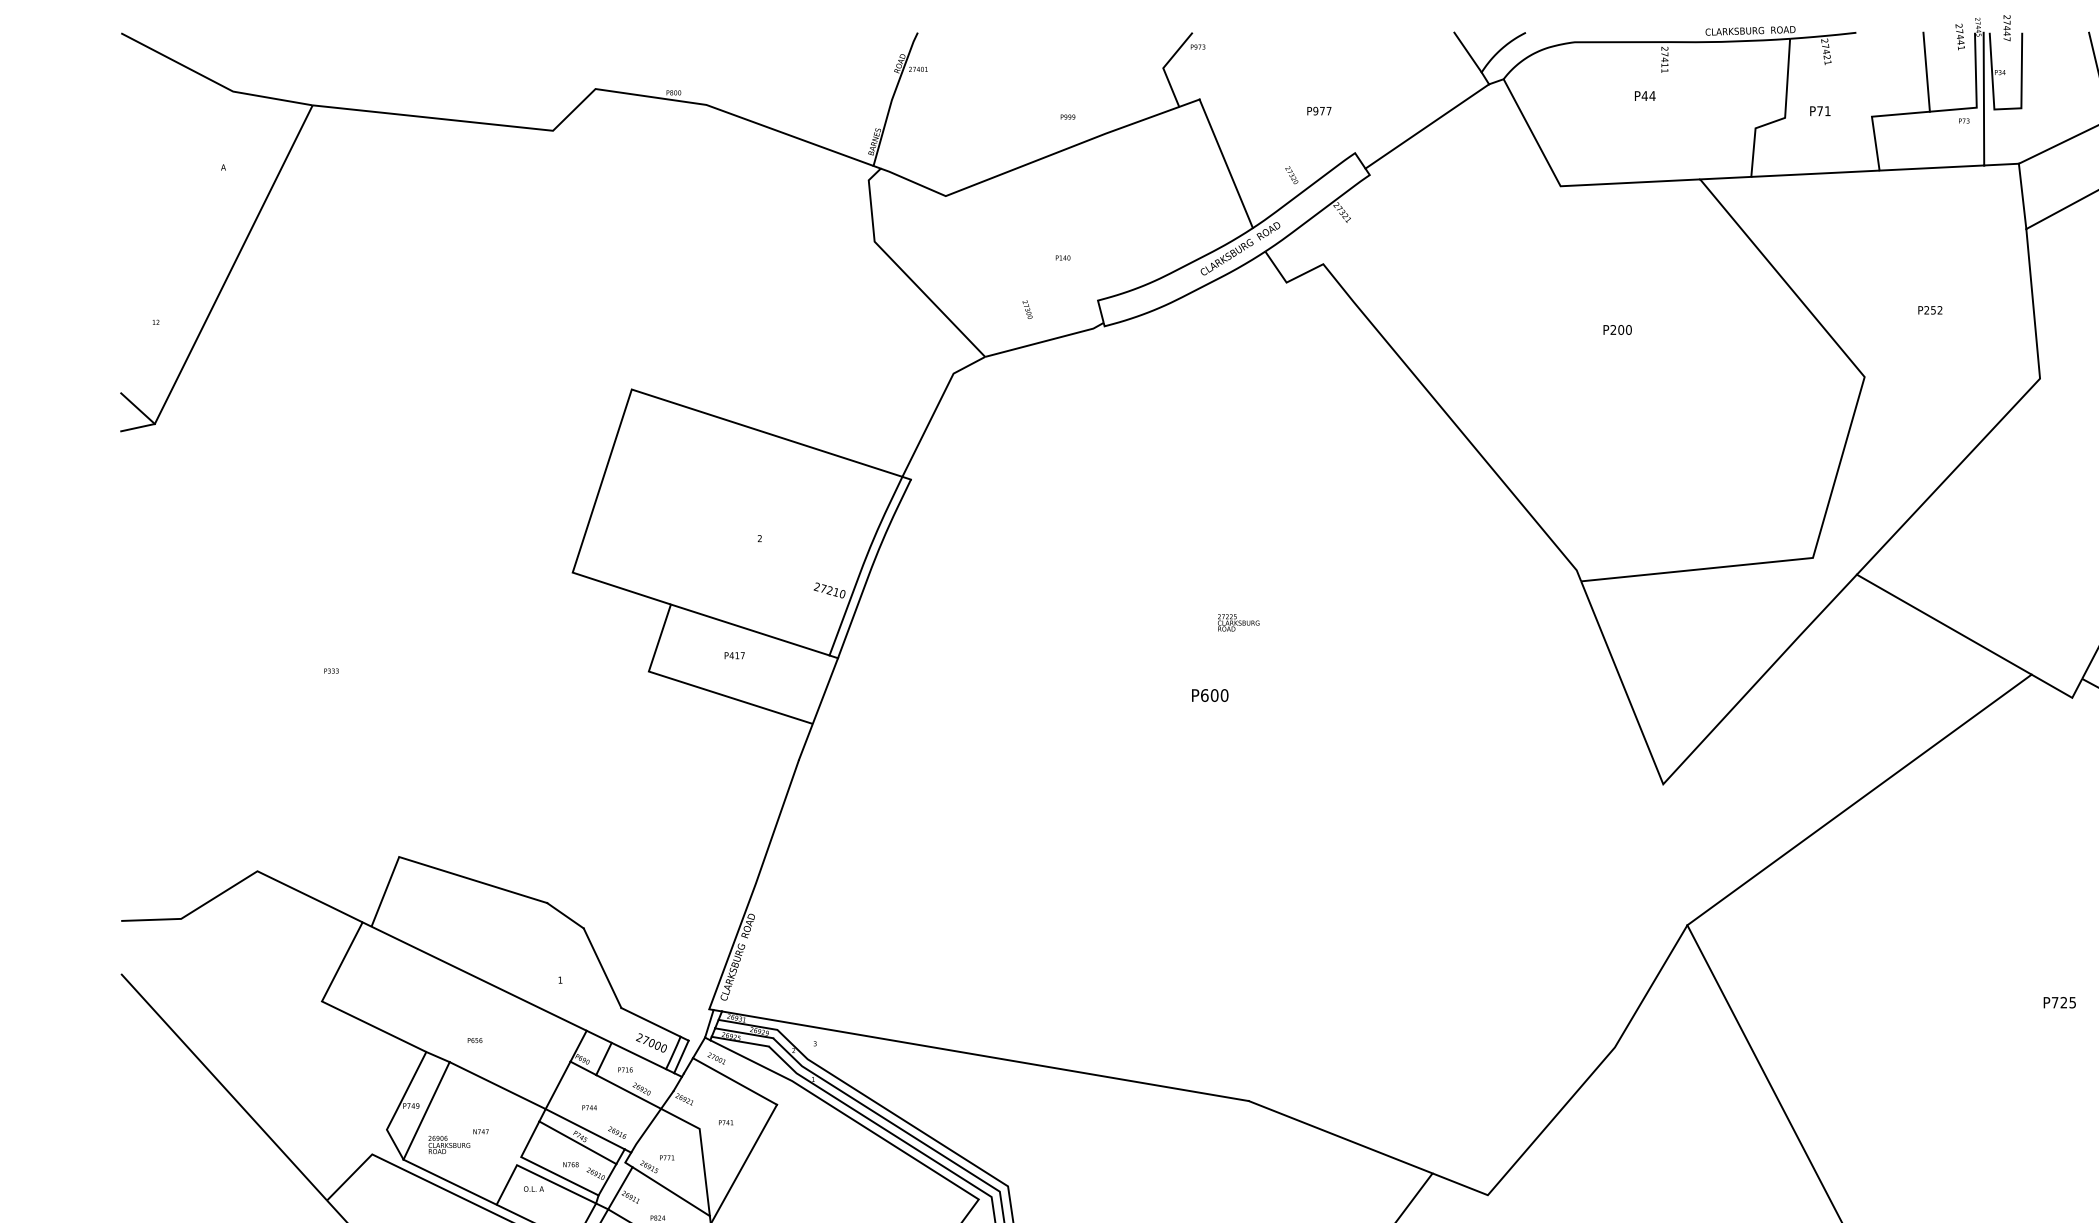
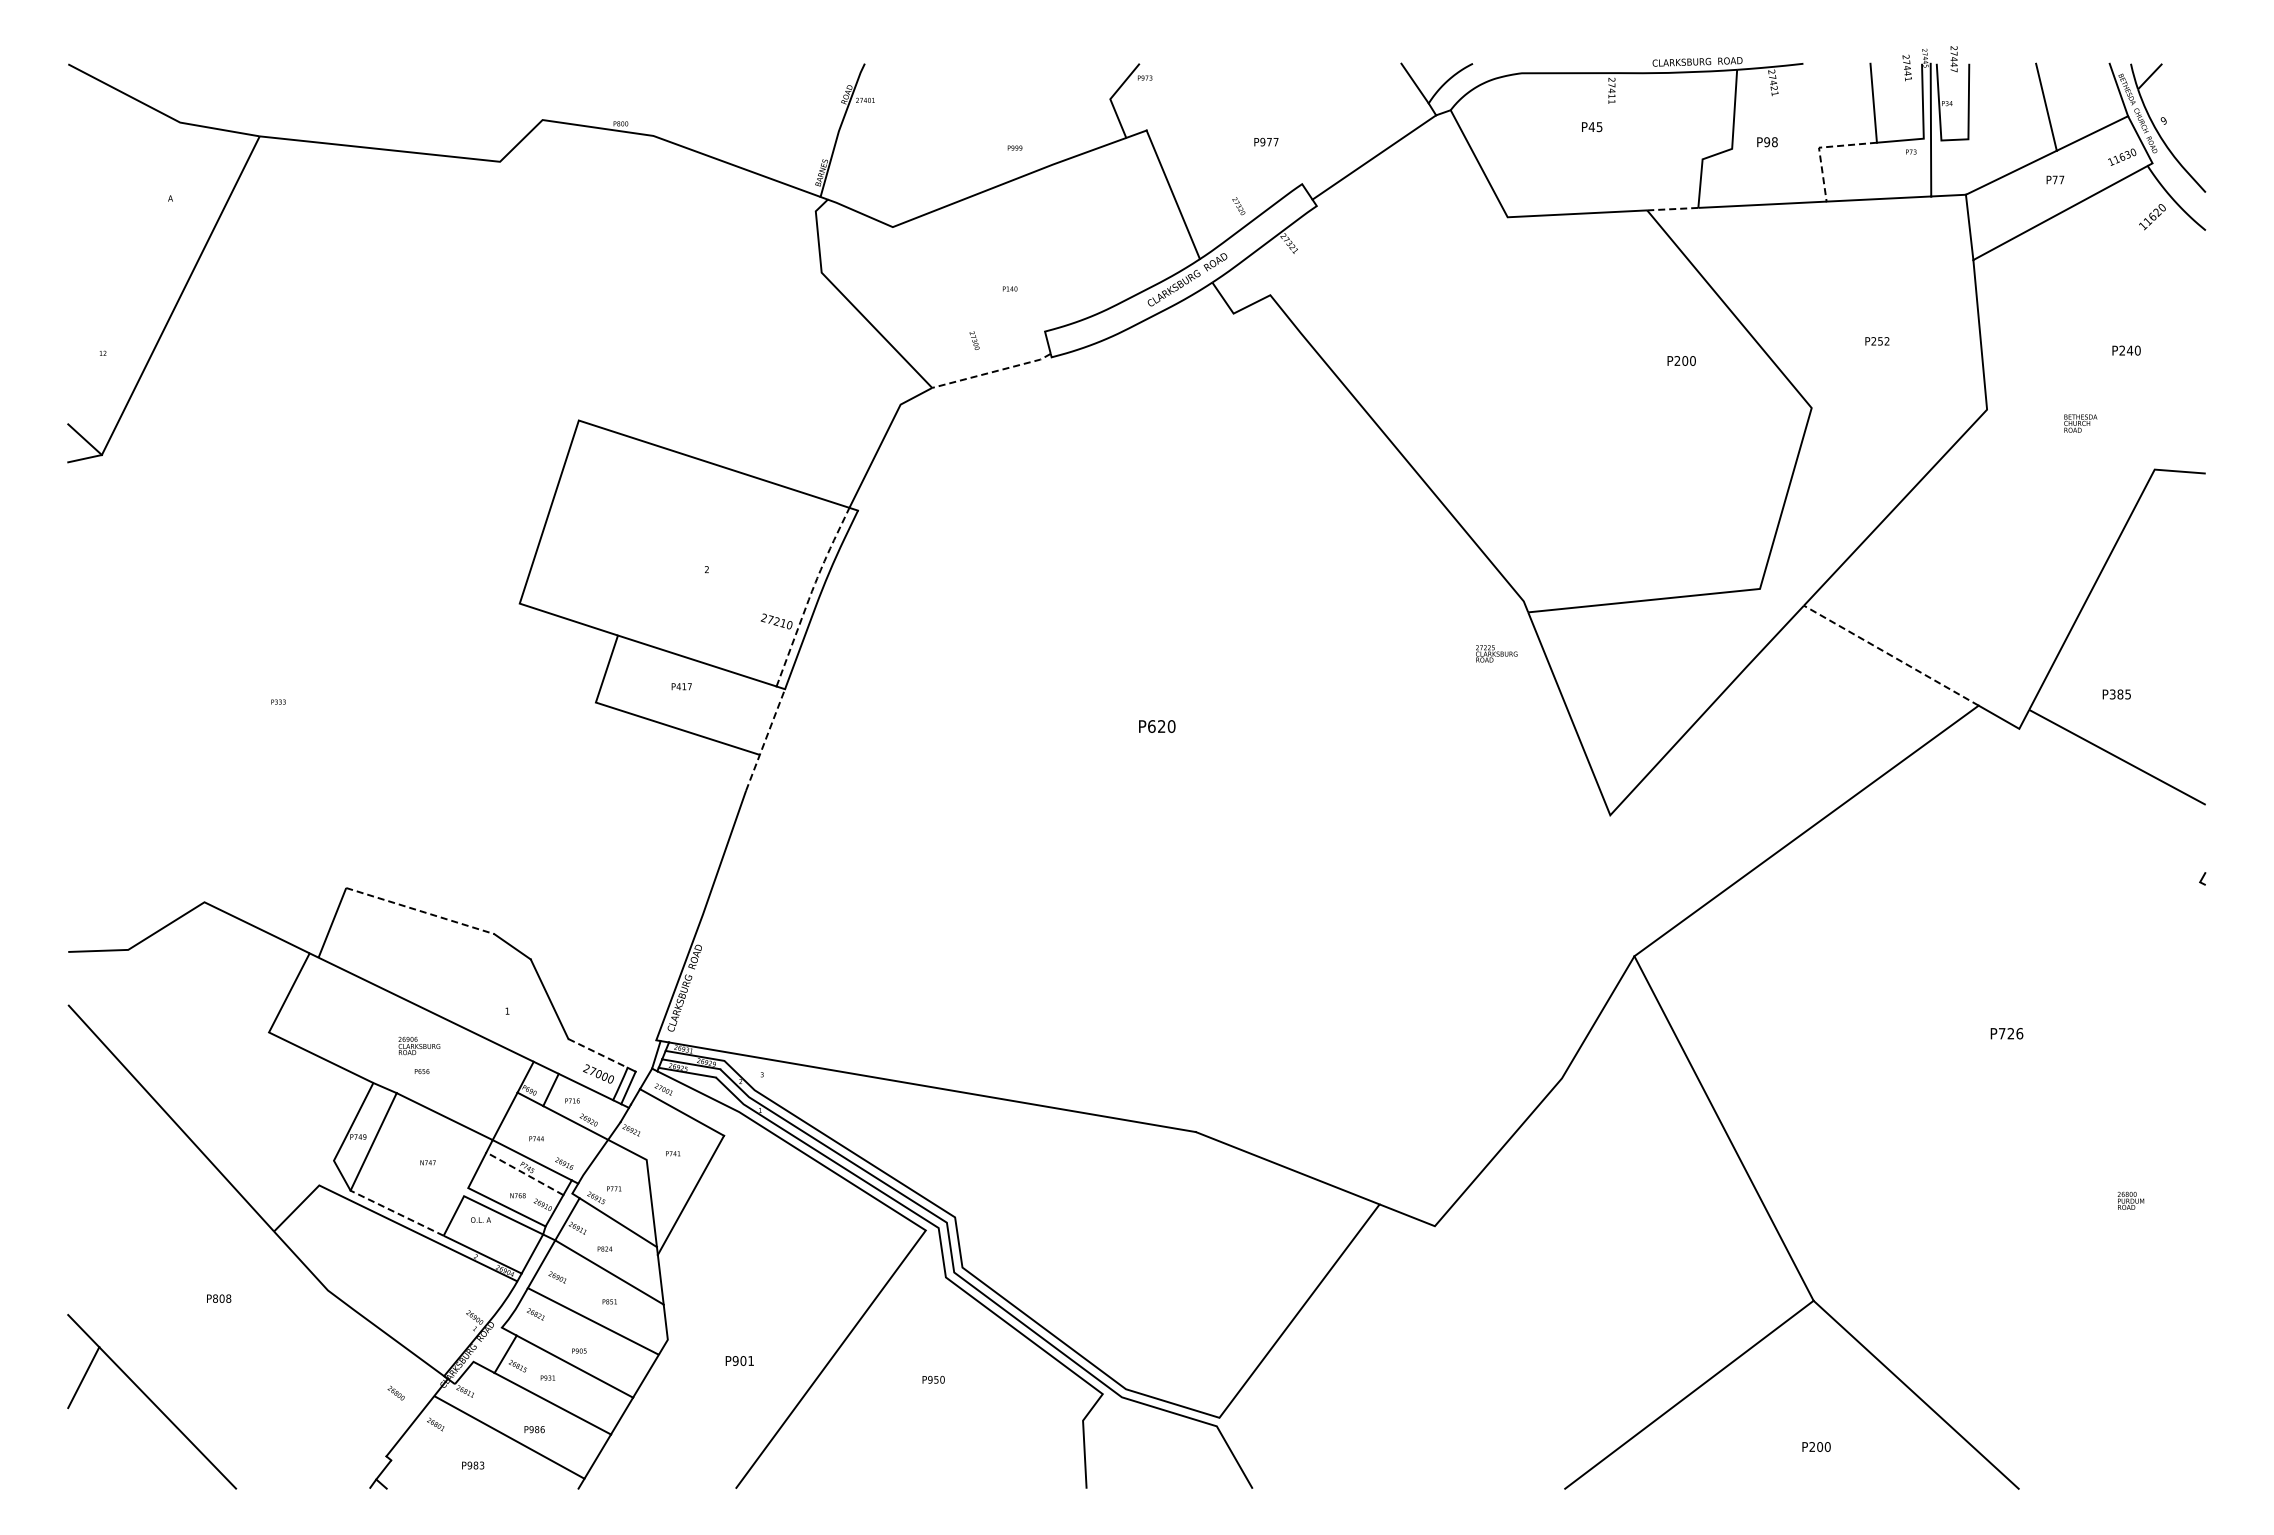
text: (1652, 96) -> (1599, 127), P44 -> P45
text: (1823, 111) -> (1770, 142), P71 -> P98
line: (1872, 116) -> (1819, 147), solid -> dashed
line: (1725, 178) -> (1672, 209), solid -> dashed
text: (1617, 329) -> (1681, 360), moved
line: (1045, 341) -> (992, 372), solid -> dashed
line: (864, 562) -> (811, 593), solid -> dashed
text: (1238, 622) -> (1496, 653), moved
line: (1944, 624) -> (1891, 655), solid -> dashed
text: (1214, 695) -> (1161, 726), P600 -> P620
line: (818, 708) -> (765, 739), solid -> dashed
line: (473, 880) -> (420, 911), solid -> dashed
text: (2072, 1002) -> (2019, 1033), P725 -> P726
line: (651, 1022) -> (598, 1053), solid -> dashed
line: (577, 1142) -> (524, 1173), solid -> dashed
text: (449, 1144) -> (419, 1045), moved
line: (450, 1182) -> (397, 1213), solid -> dashed

